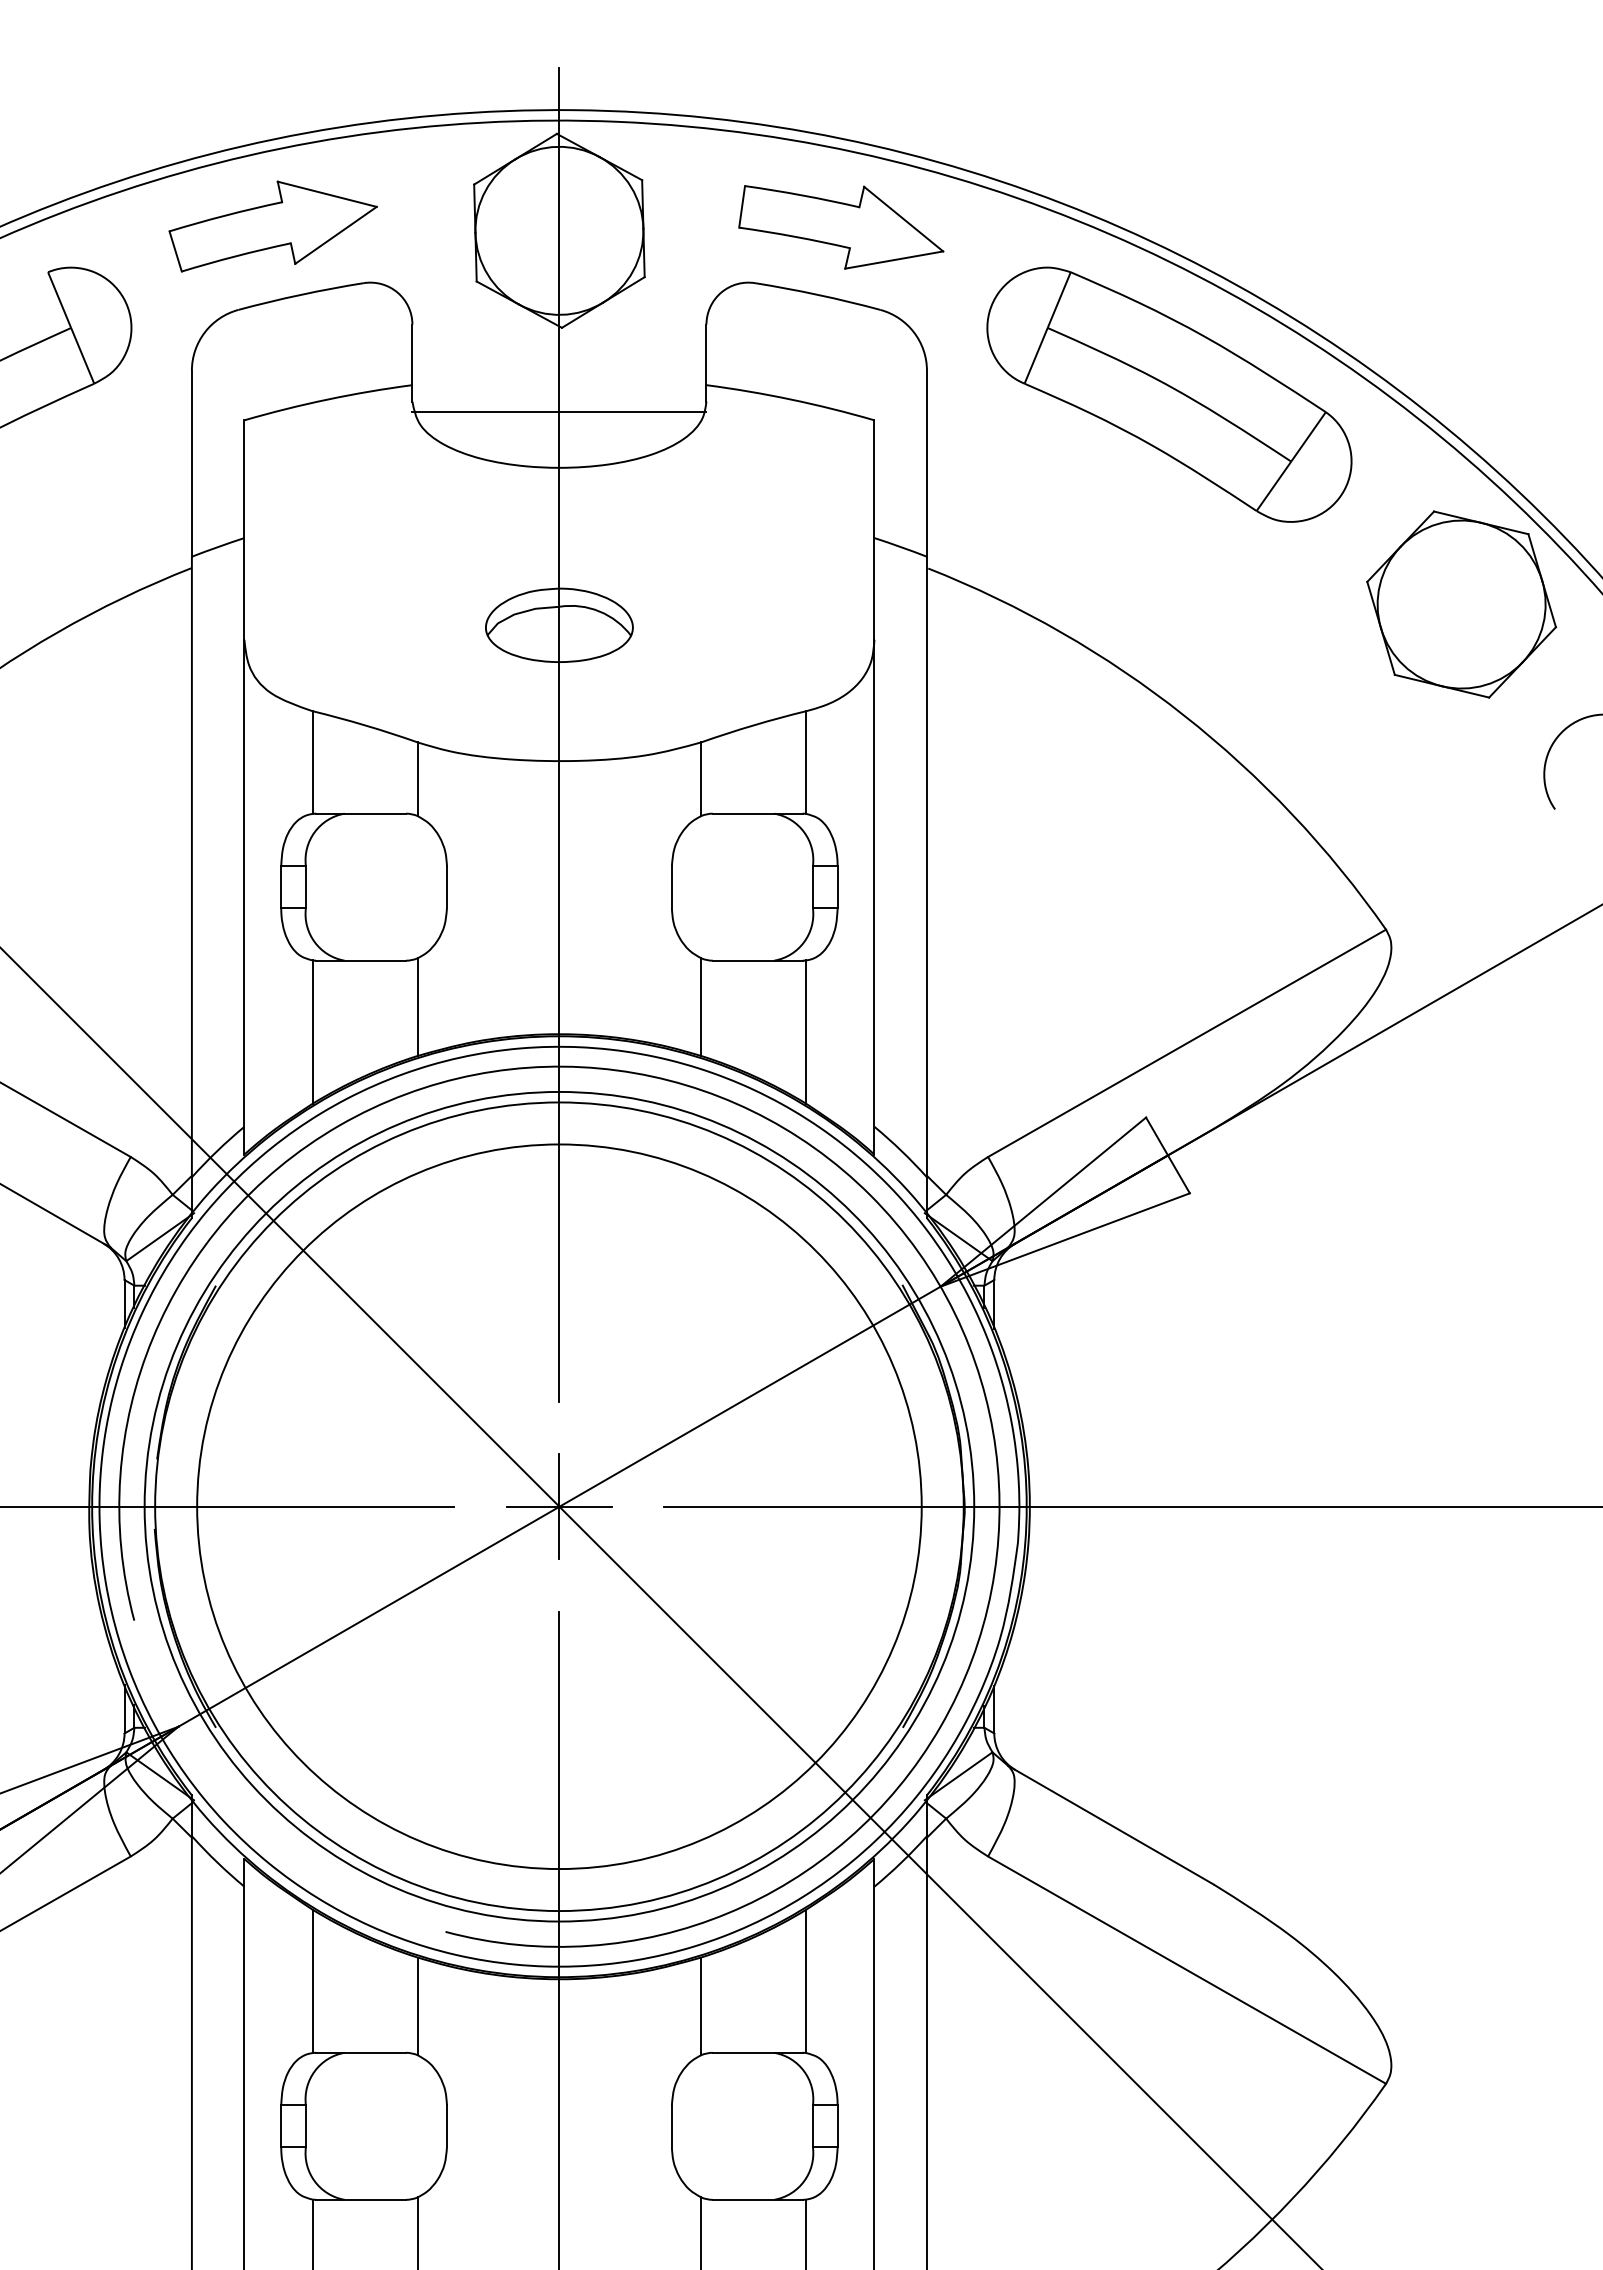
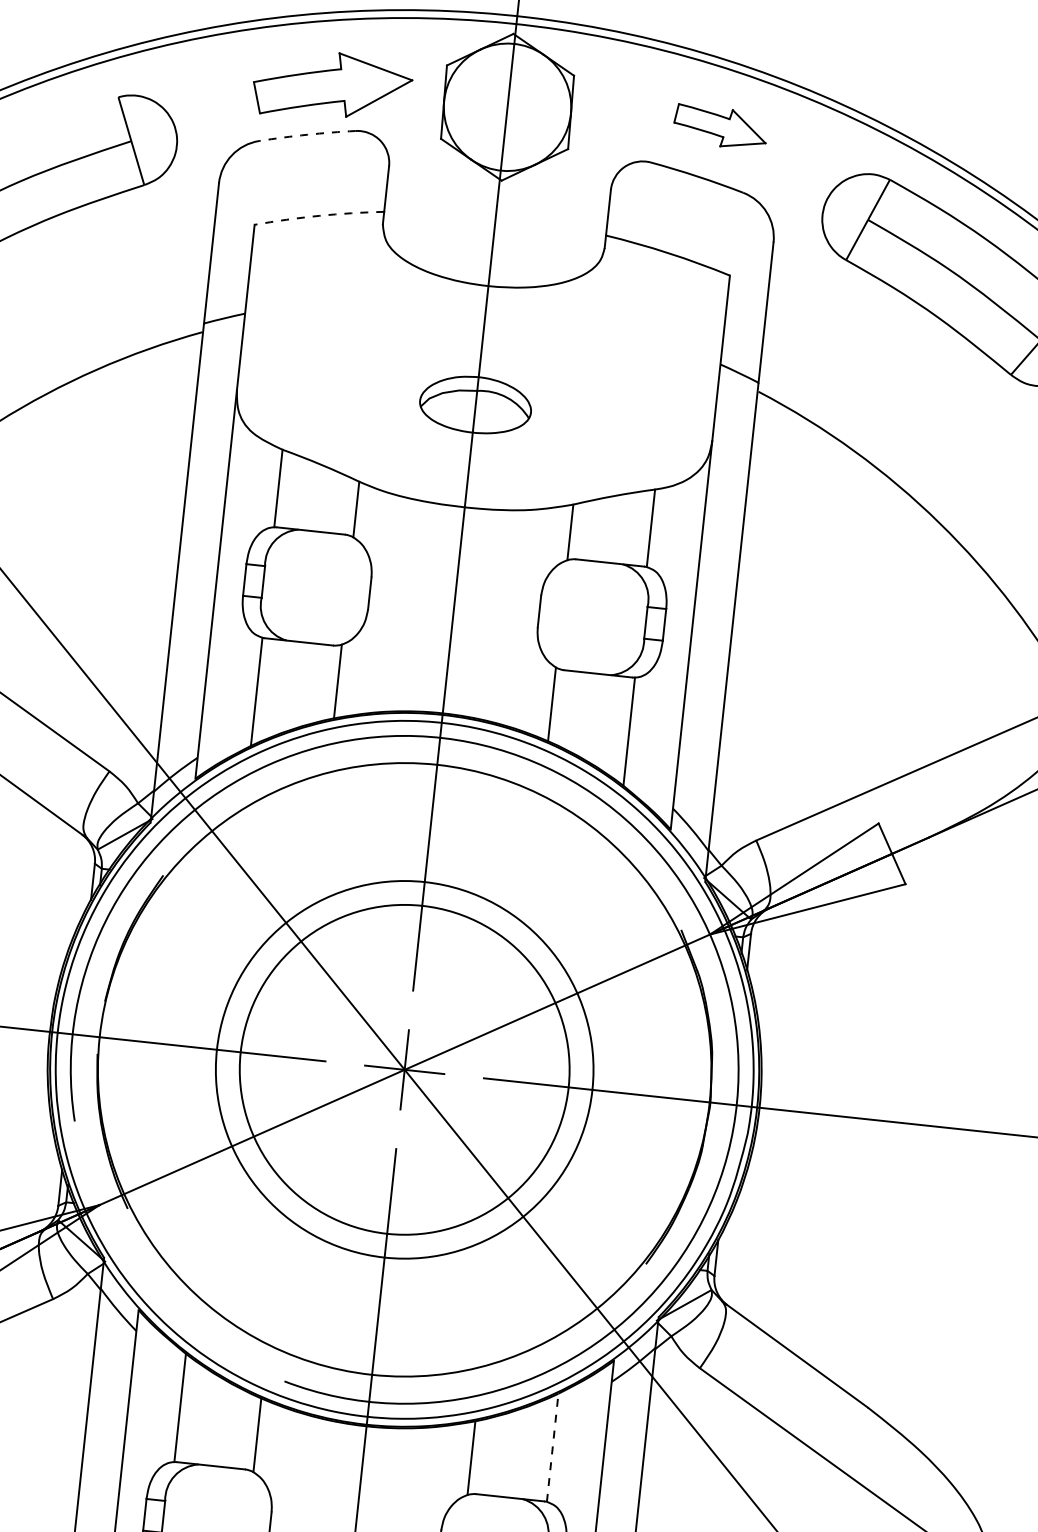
part: (272, 226) -> (332, 86), moved
part: (841, 227) -> (720, 127), size x0.6
arc: (300, 294) -> (307, 134), solid -> dashed
arc: (327, 399) -> (318, 215), solid -> dashed
line: (559, 411) -> (493, 243), removed
circle: (559, 1506) -> (404, 1069), size x0.6
circle: (559, 1506) -> (404, 1069), size x0.6
line: (806, 1981) -> (552, 1447), solid -> dashed

